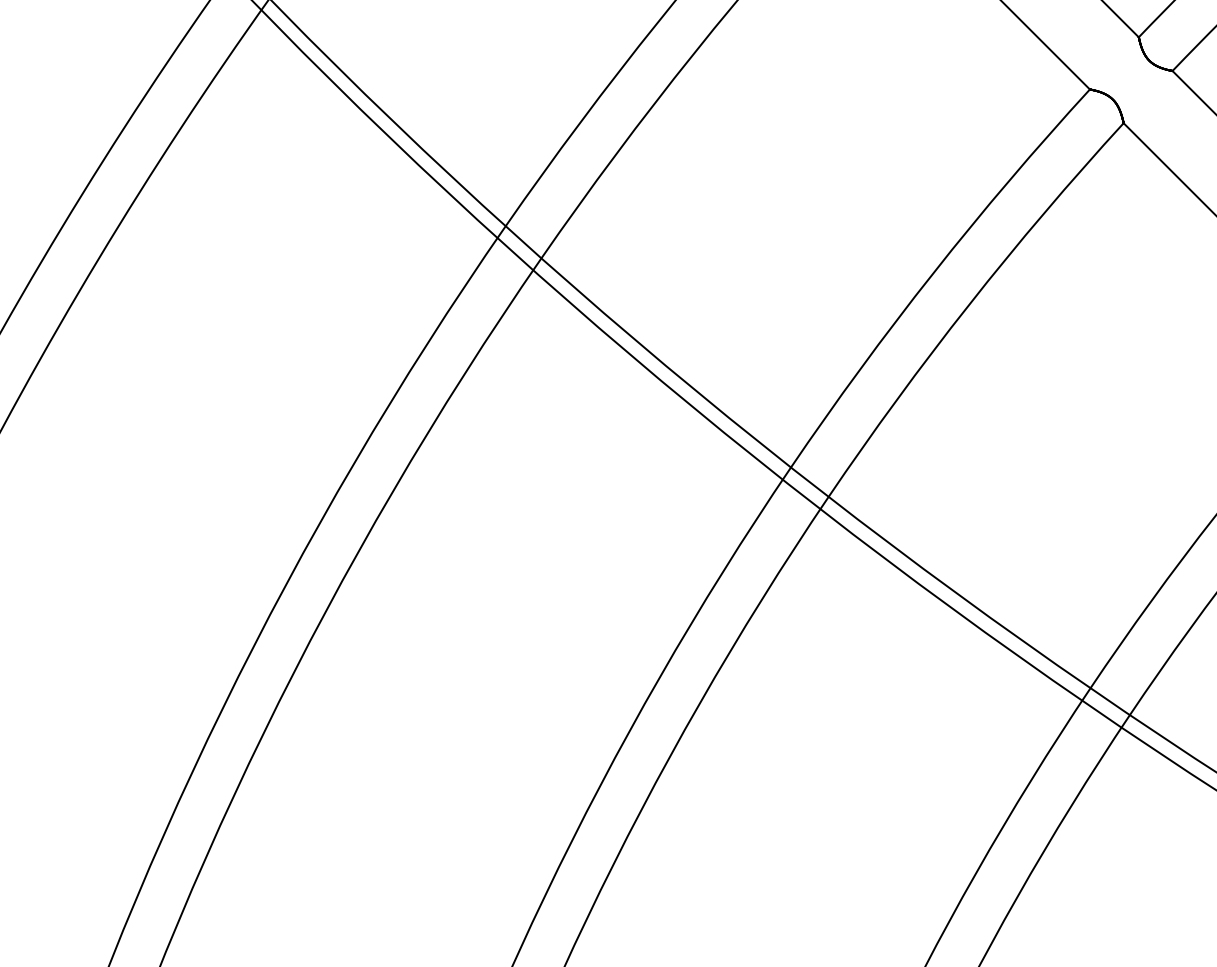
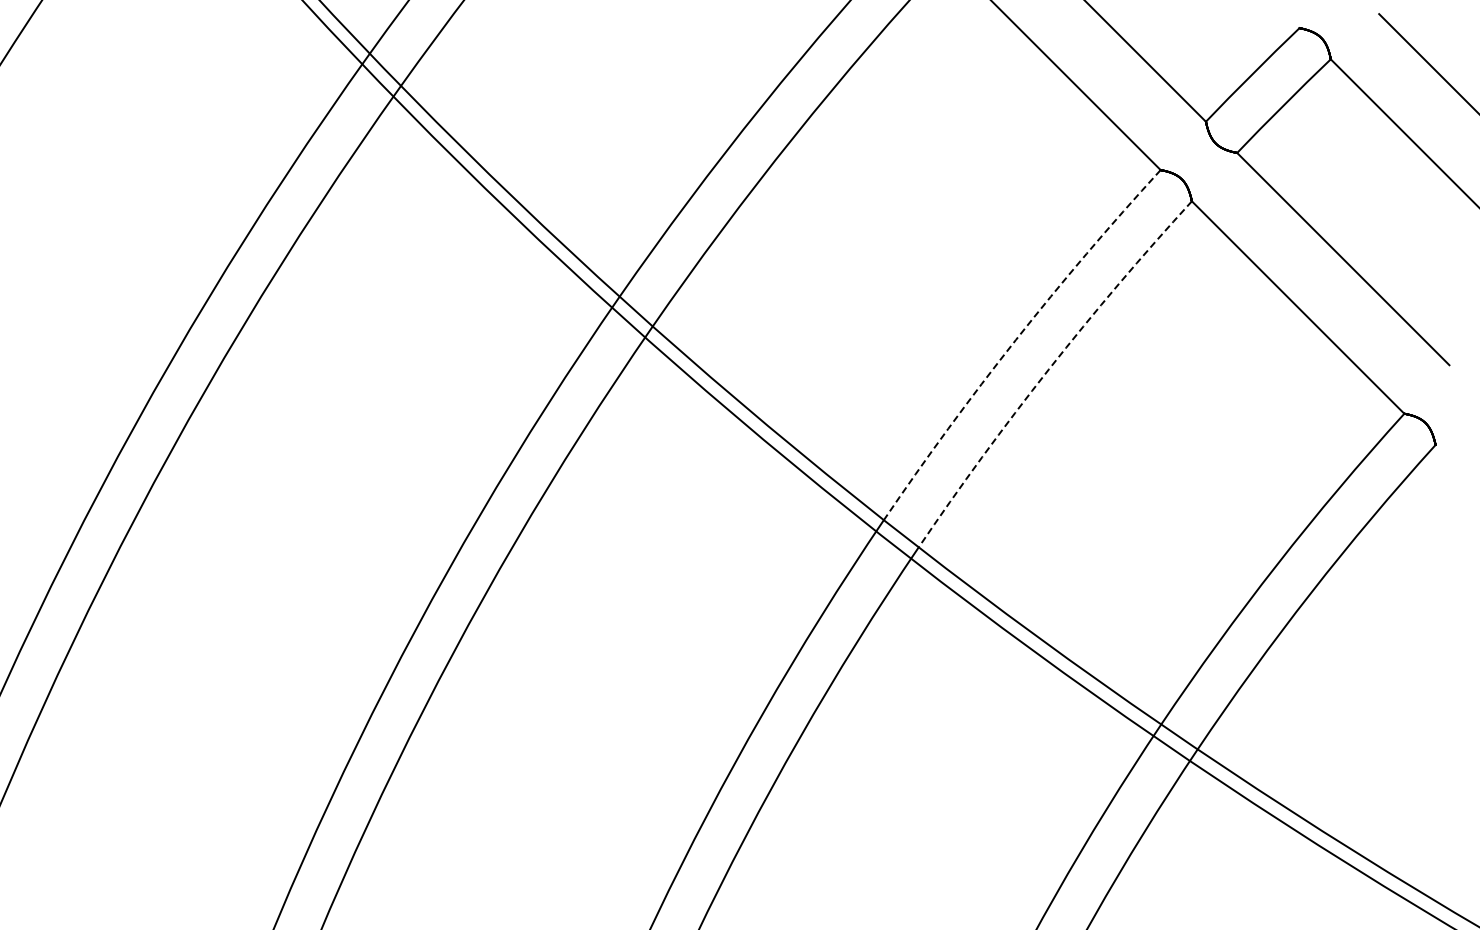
arc: (933, 273) -> (1015, 340), solid -> dashed
arc: (968, 304) -> (1048, 369), solid -> dashed

